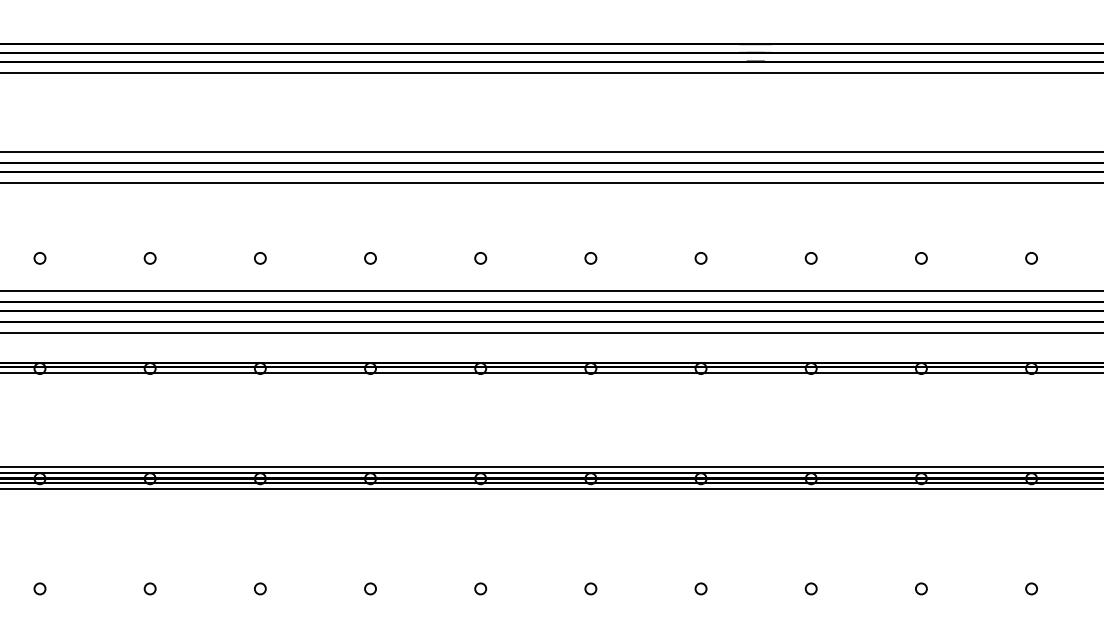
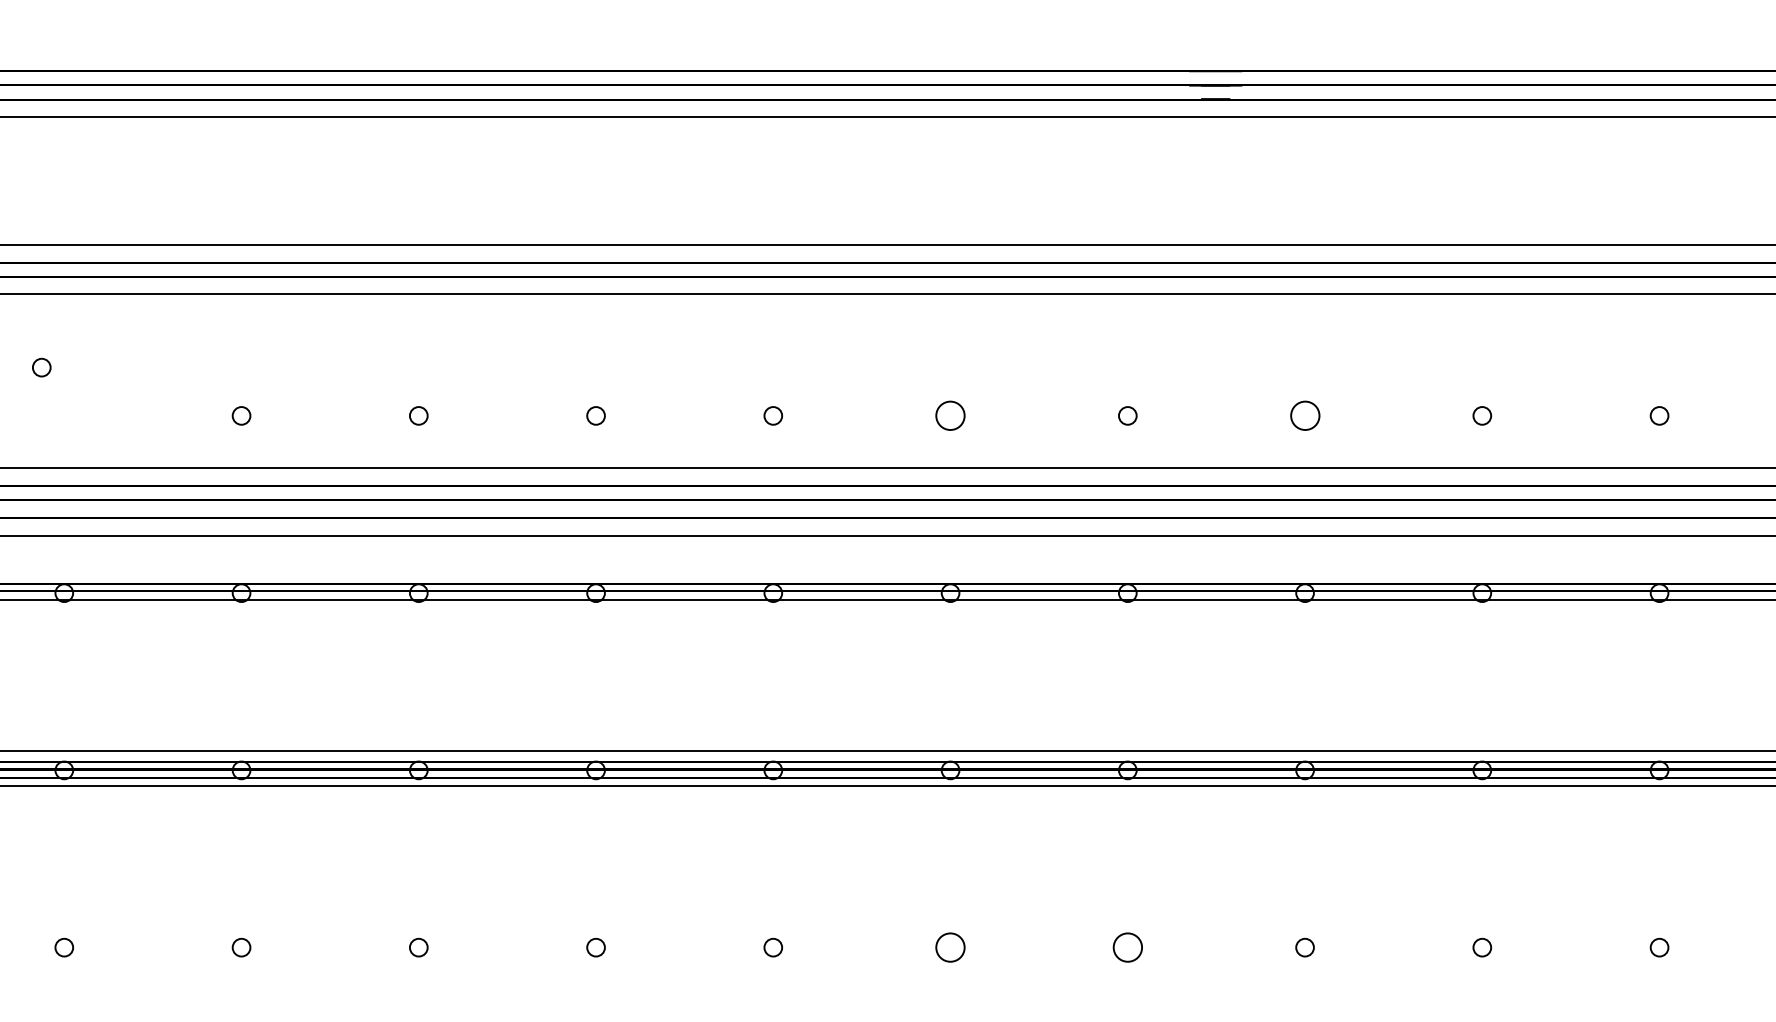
circle: (39, 258) -> (40, 367), moved
circle: (590, 258) -> (949, 416), size x1.6
circle: (810, 258) -> (1303, 416), size x1.6
circle: (590, 588) -> (949, 946), size x1.6
circle: (700, 588) -> (1126, 946), size x1.6

